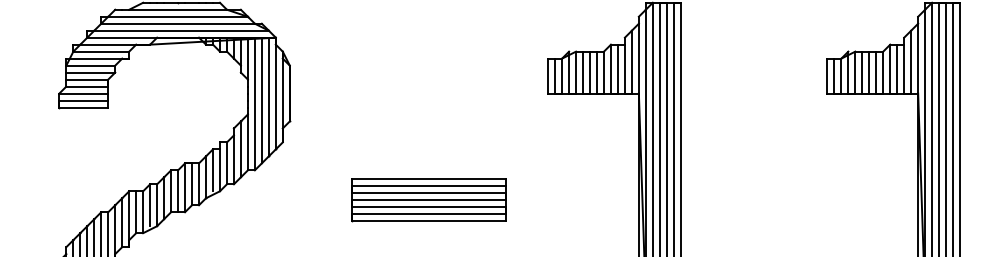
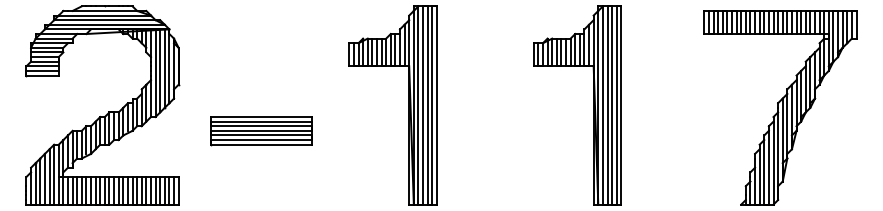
part: (428, 201) -> (261, 131), moved

